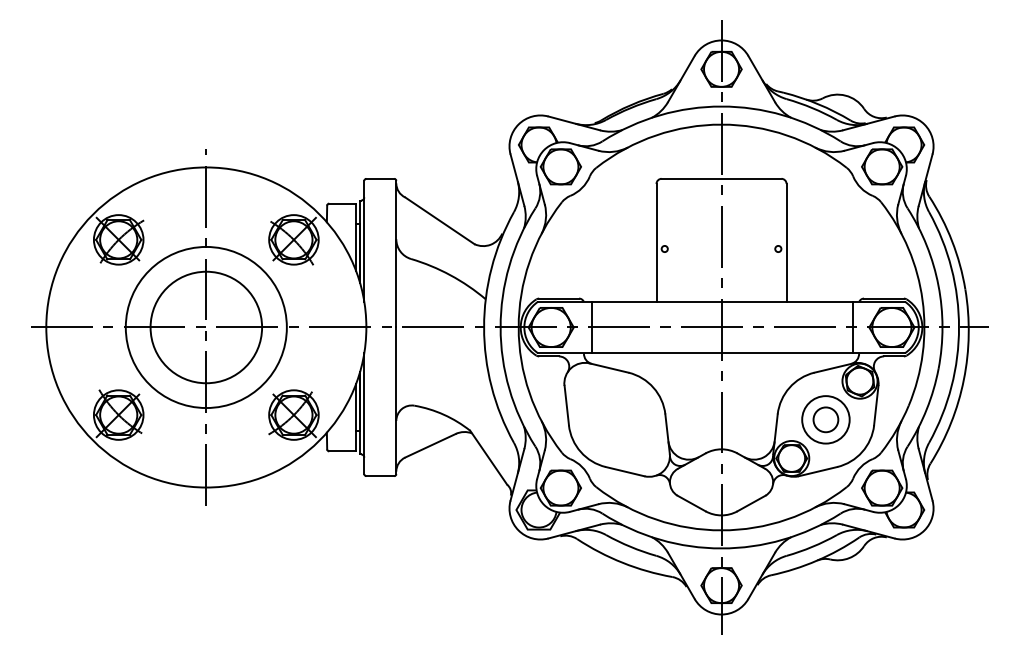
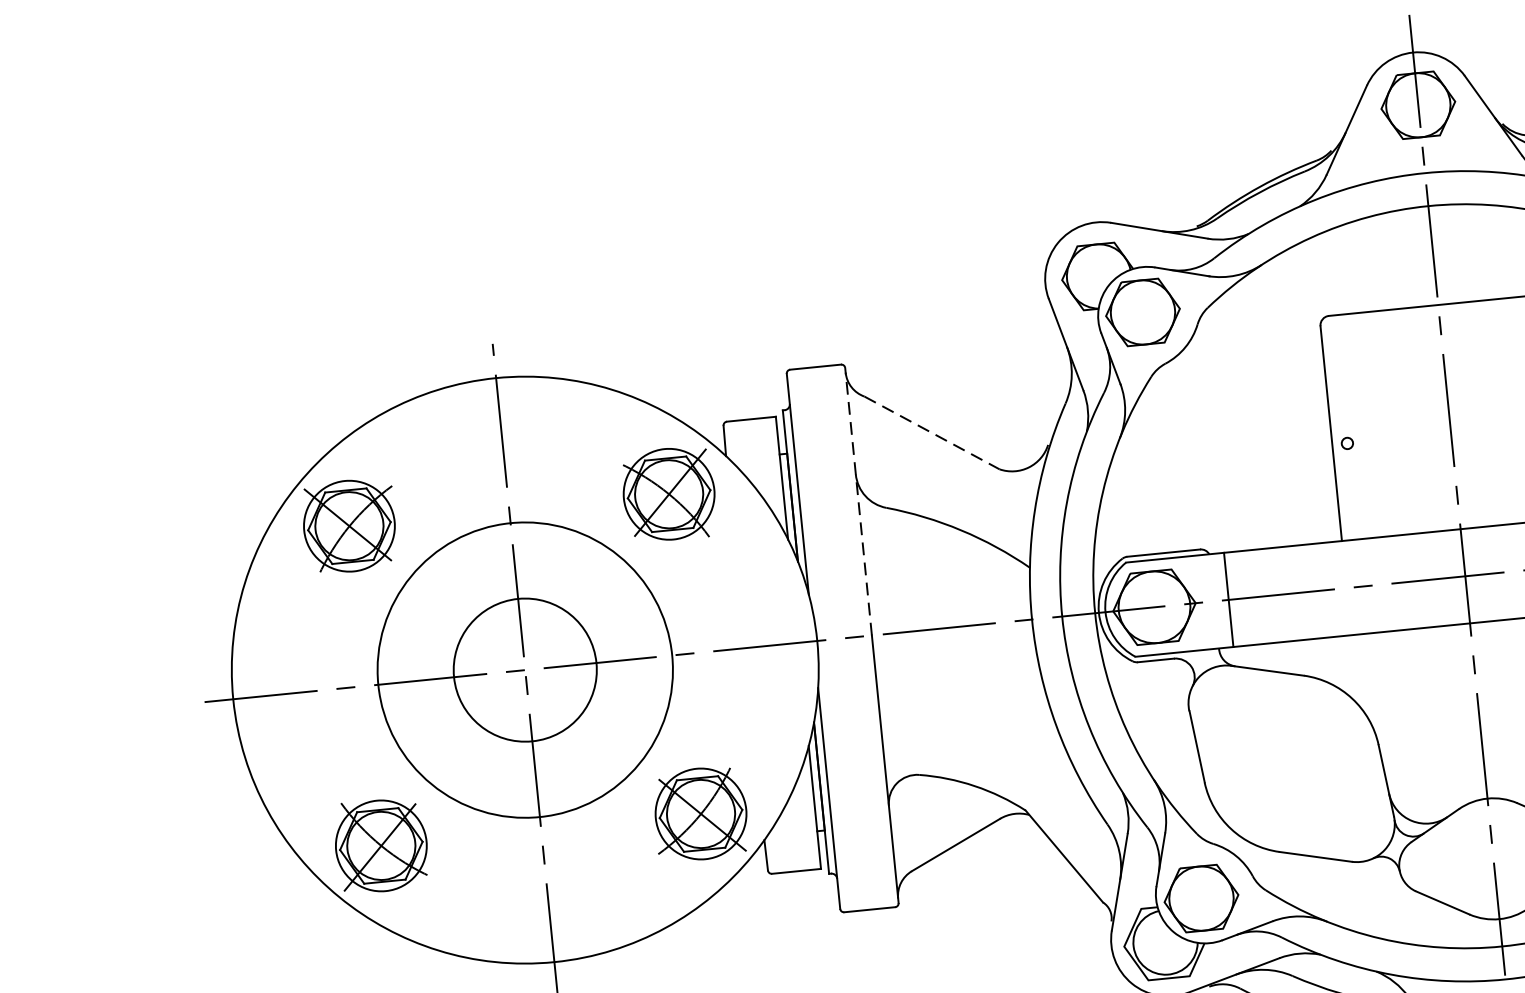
line: (439, 220) -> (931, 432), solid -> dashed
line: (396, 253) -> (858, 500), solid -> dashed
circle: (206, 327) -> (525, 670), size x0.7

